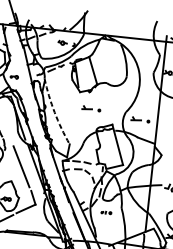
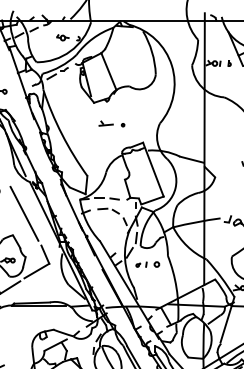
arc: (54, 112) -> (62, 134), dashed -> solid
part: (140, 119) -> (180, 131), removed
part: (106, 212) -> (147, 264), size x1.67

